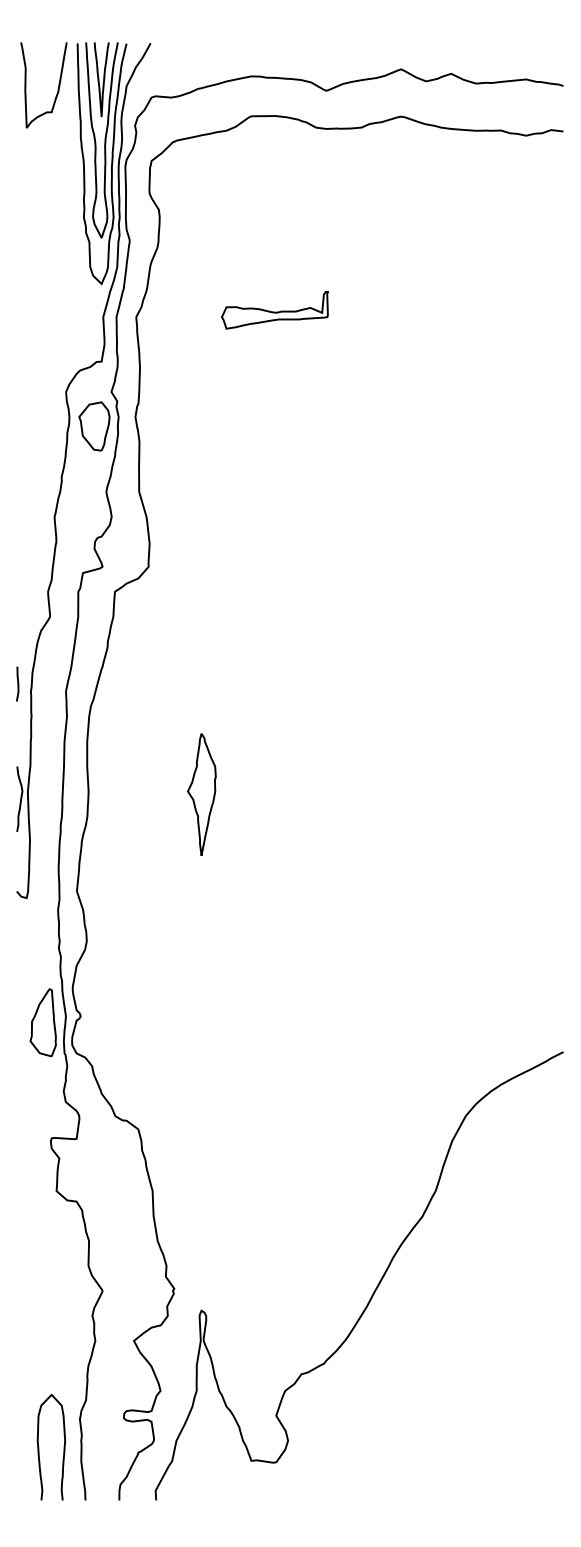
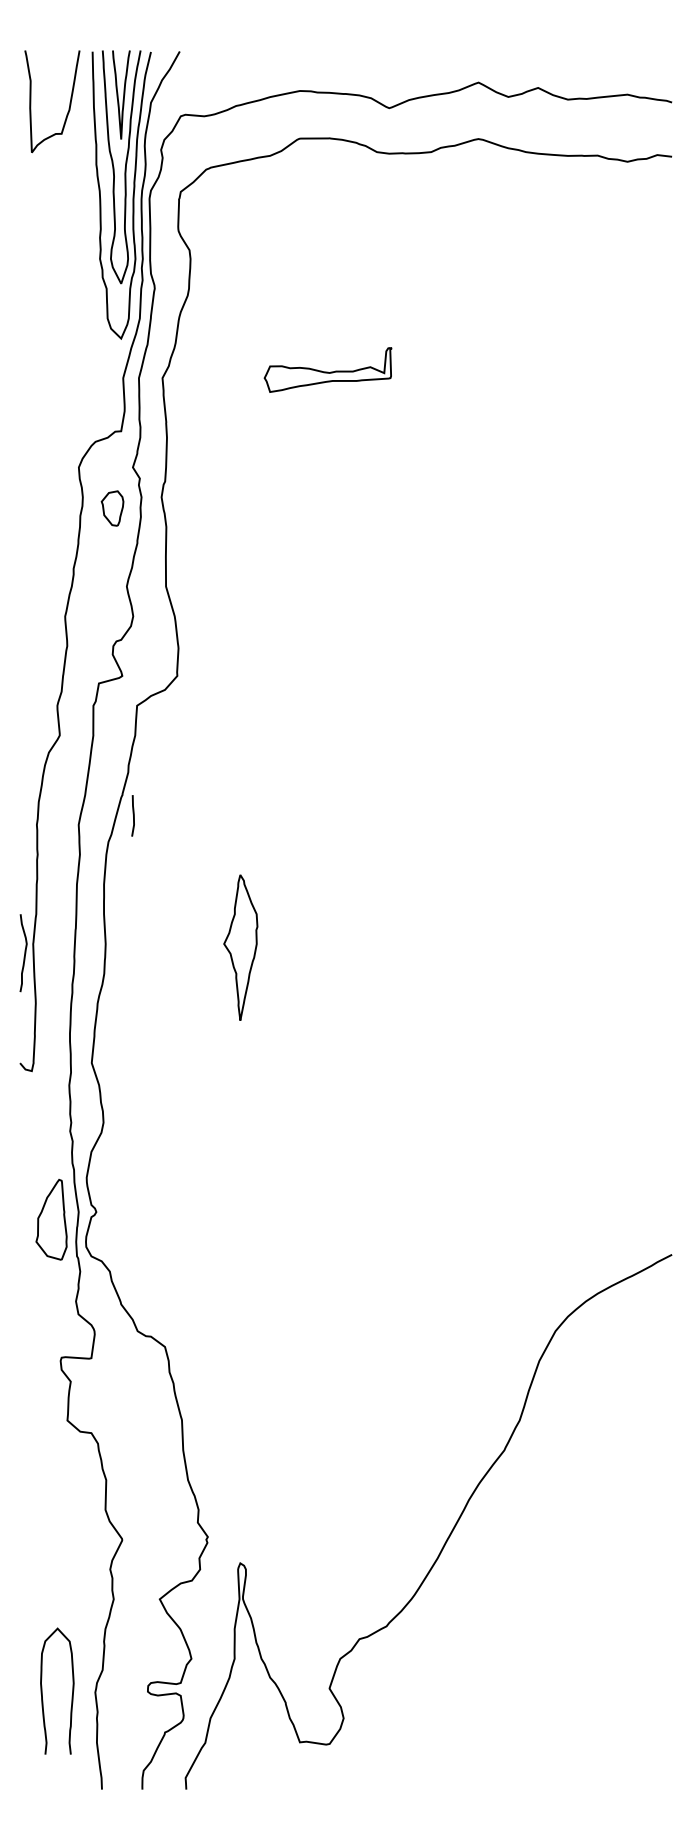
part: (94, 426) -> (112, 508), size x0.6
line: (17, 682) -> (132, 814), moved
curve: (38, 1446) -> (42, 1690), moved

